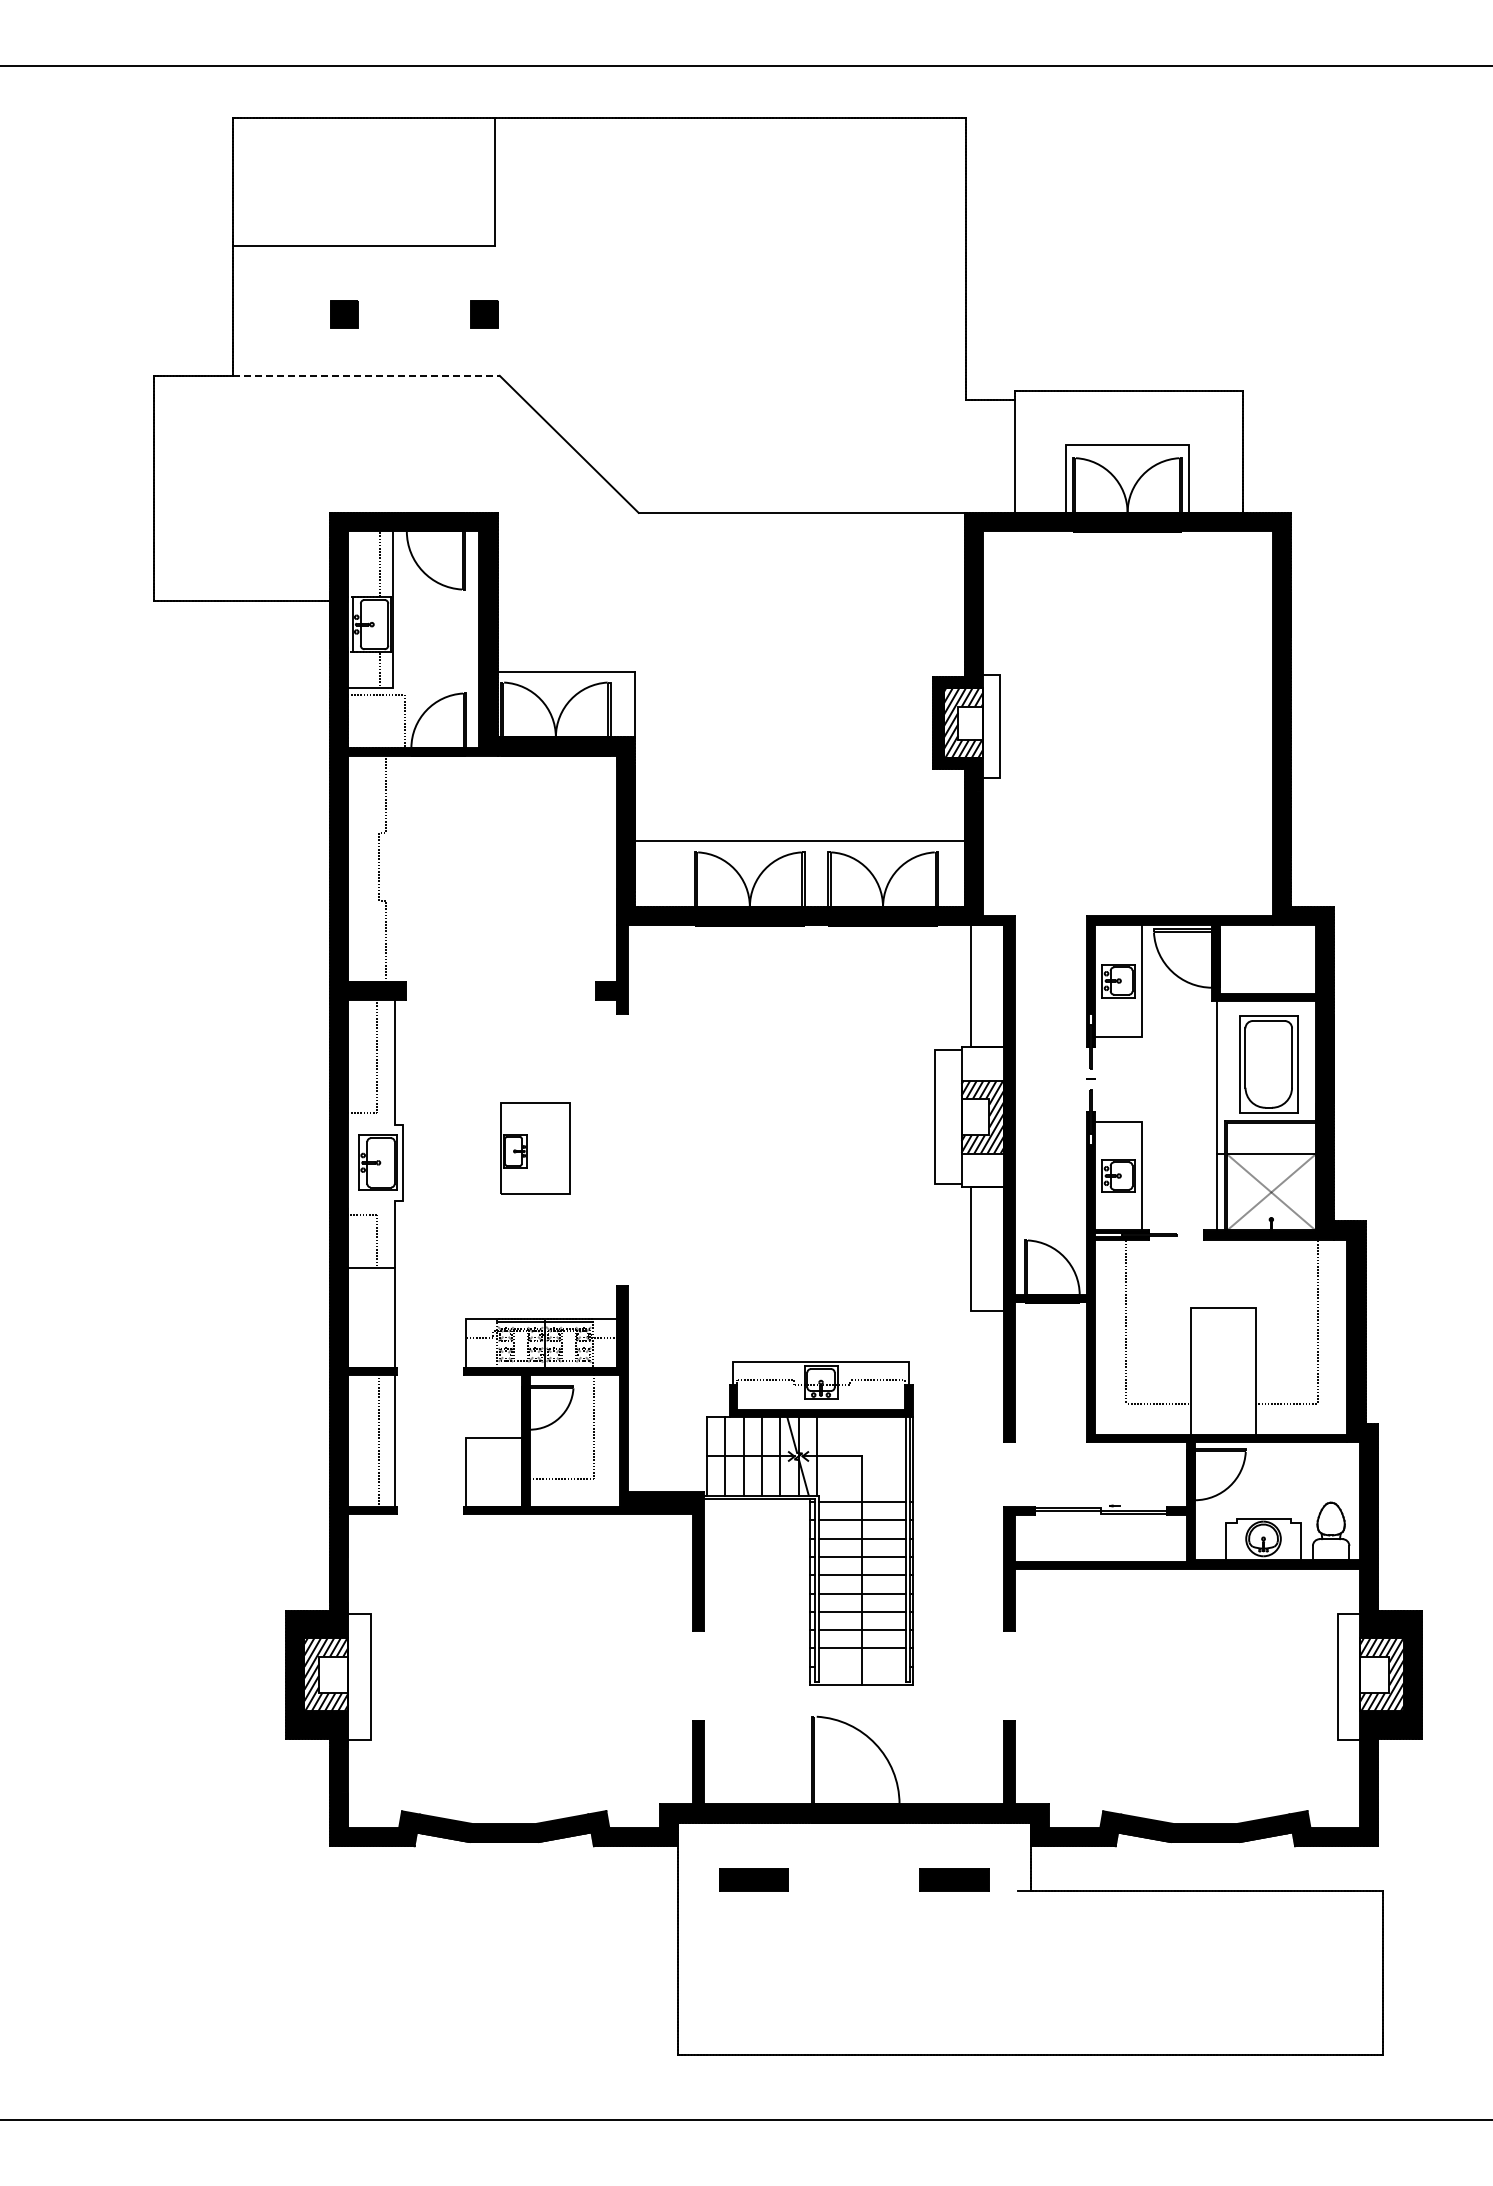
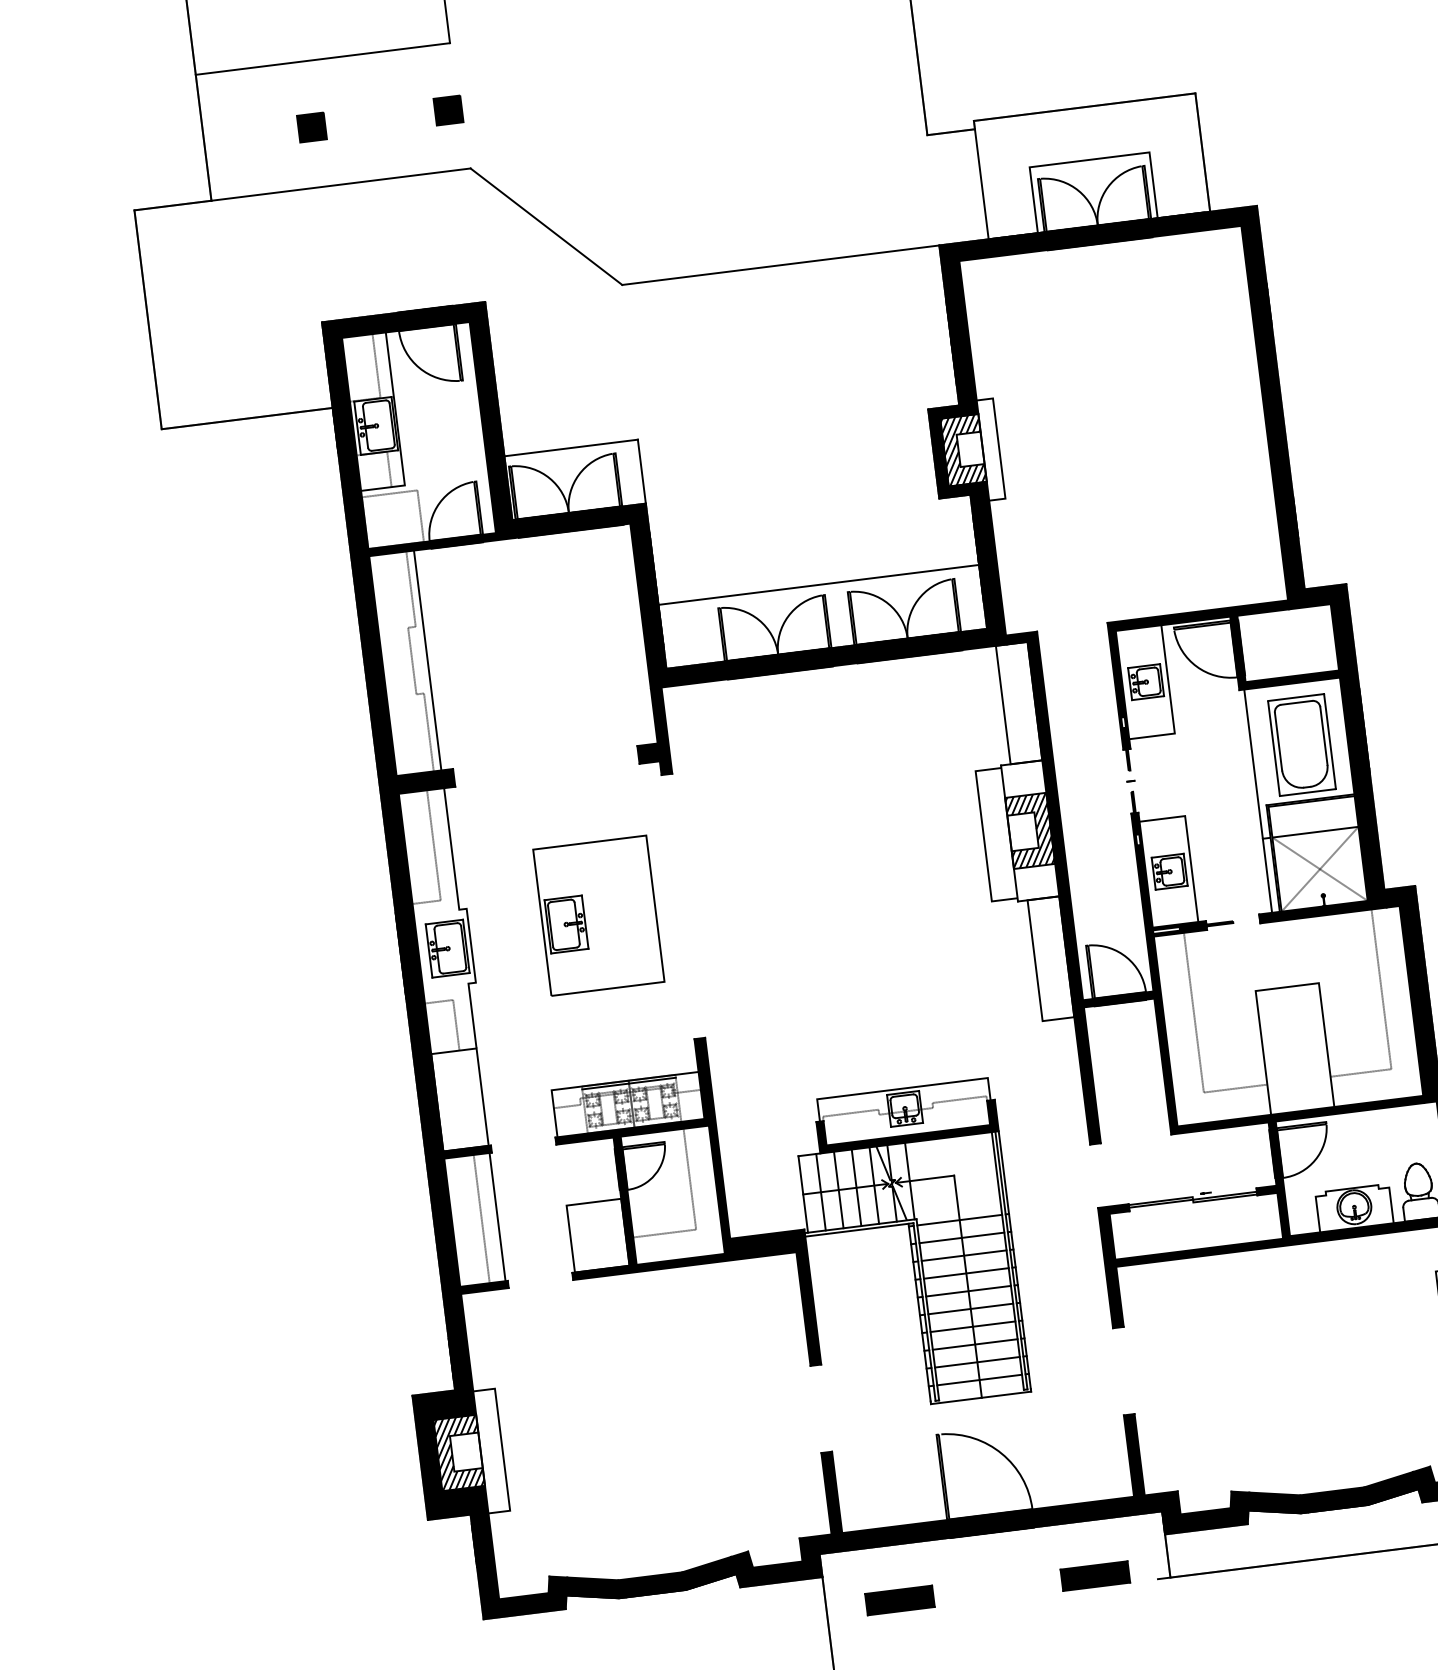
line: (367, 375) -> (341, 184), dashed -> solid
line: (394, 868) -> (427, 660), added
part: (535, 1148) -> (598, 915), size x1.67
line: (861, 1666) -> (978, 1380), added

